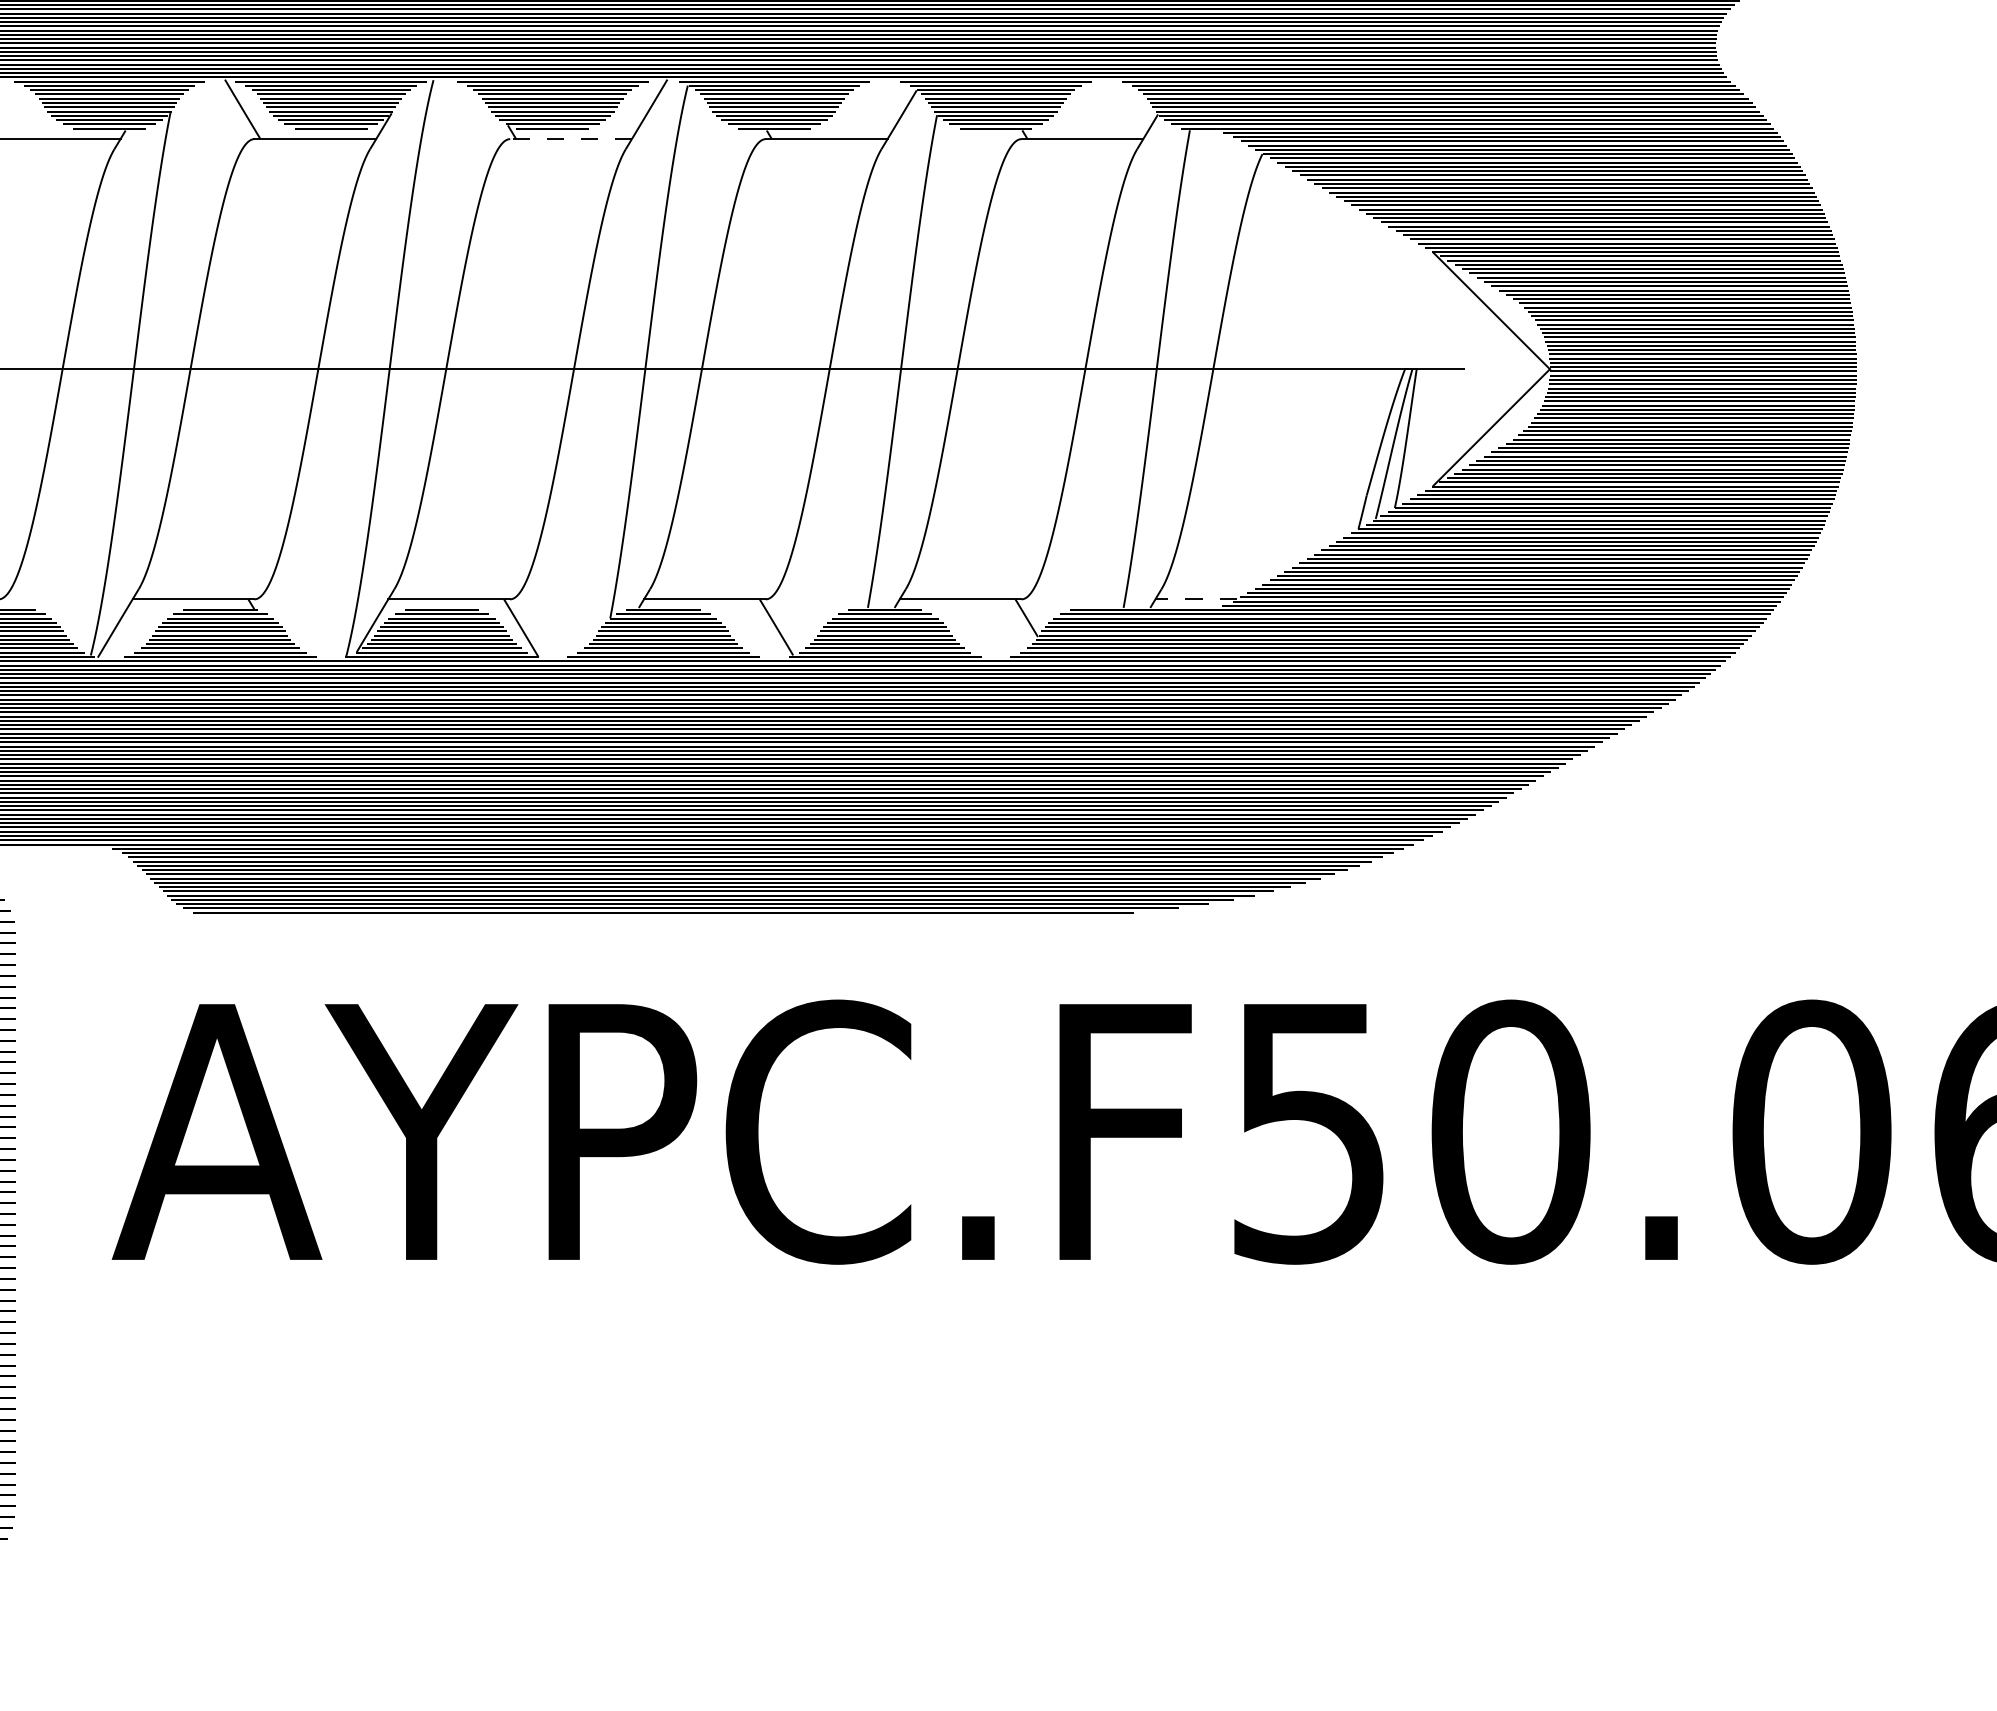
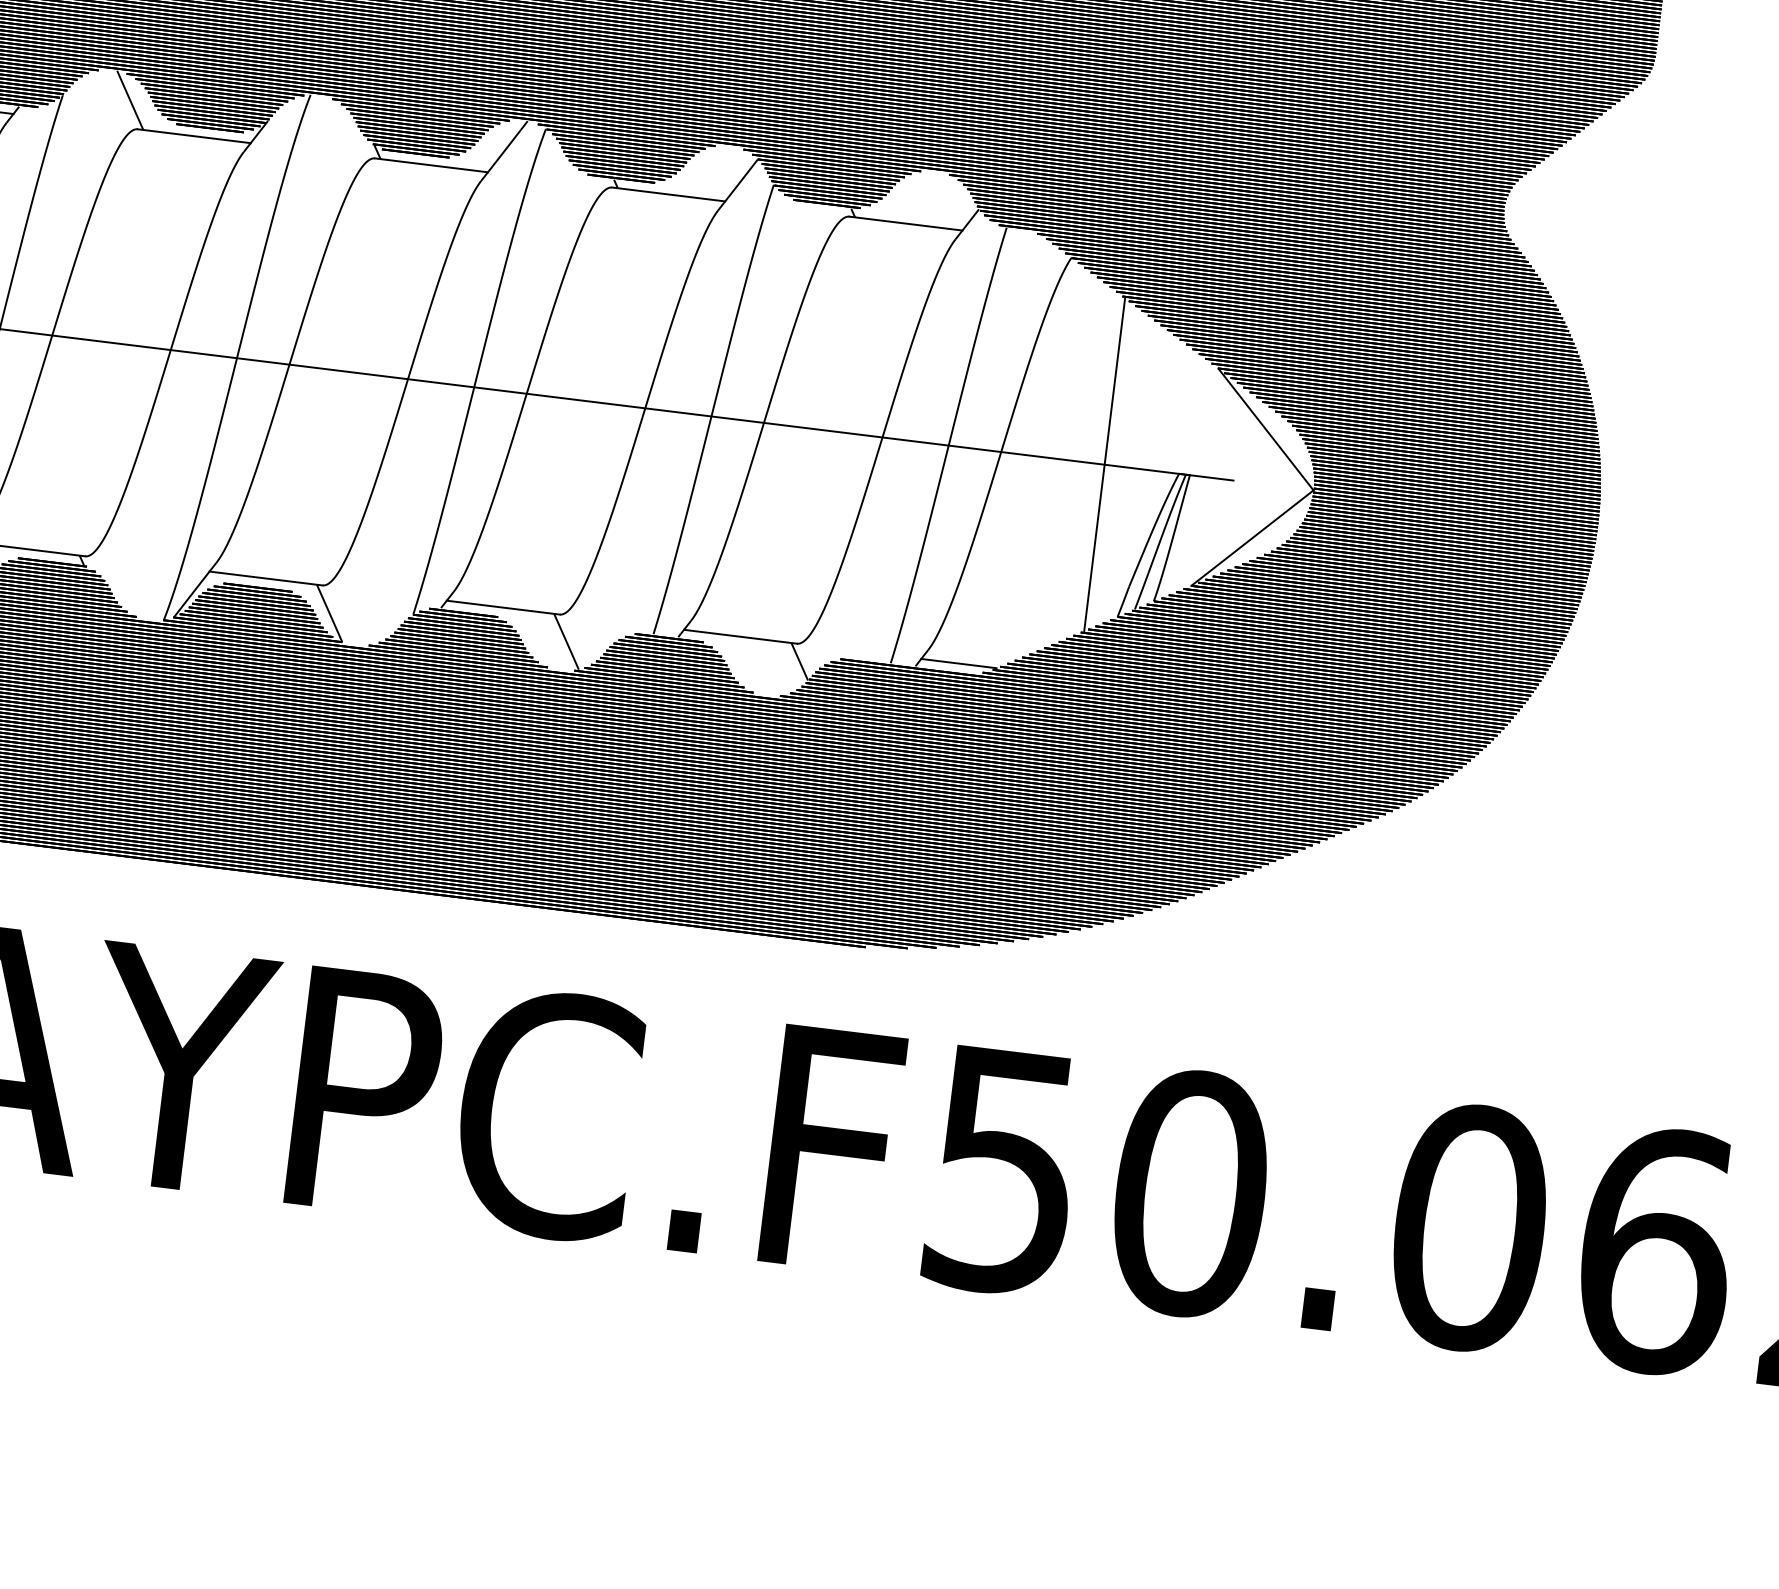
line: (571, 139) -> (431, 165), dashed -> solid
line: (1324, 369) -> (1104, 464), added
line: (1196, 599) -> (959, 663), dashed -> solid

